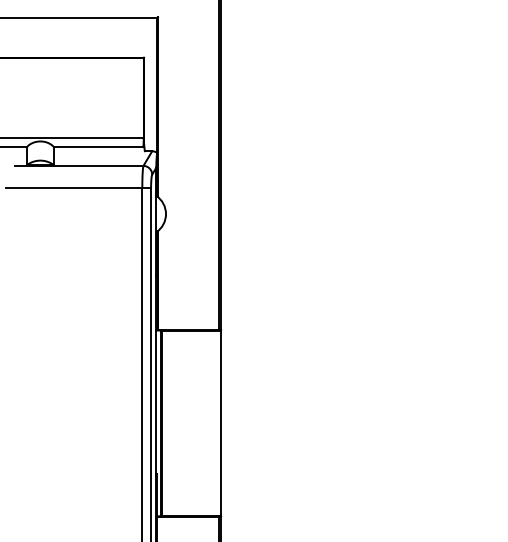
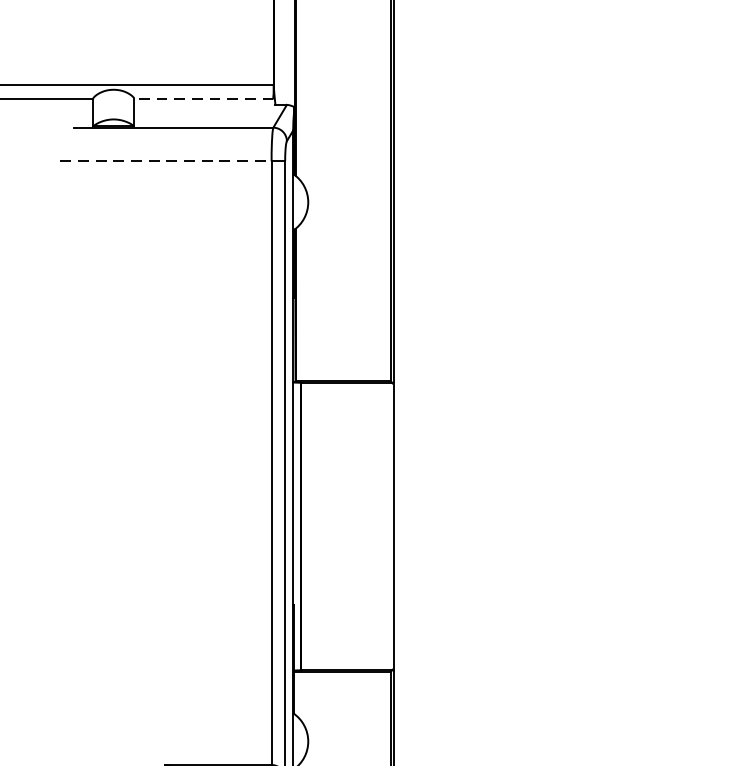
line: (98, 147) -> (203, 99), solid -> dashed
line: (74, 187) -> (166, 161), solid -> dashed

